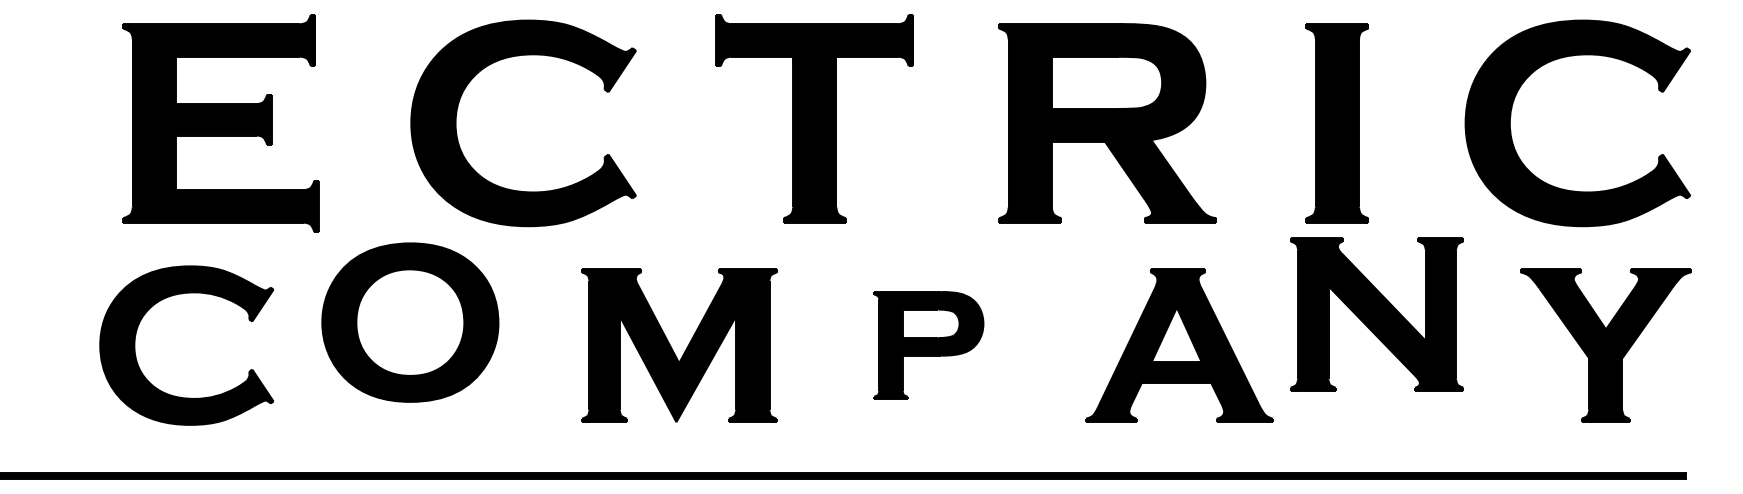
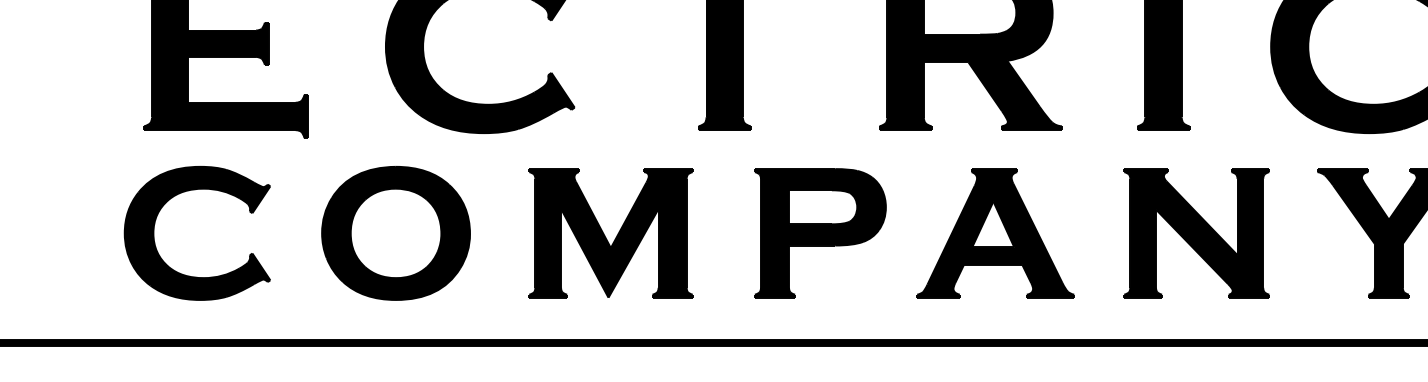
part: (1376, 314) -> (1196, 233), moved
part: (410, 322) -> (396, 233), moved
part: (928, 345) -> (820, 233), size x1.43
part: (1179, 345) -> (995, 233), moved

